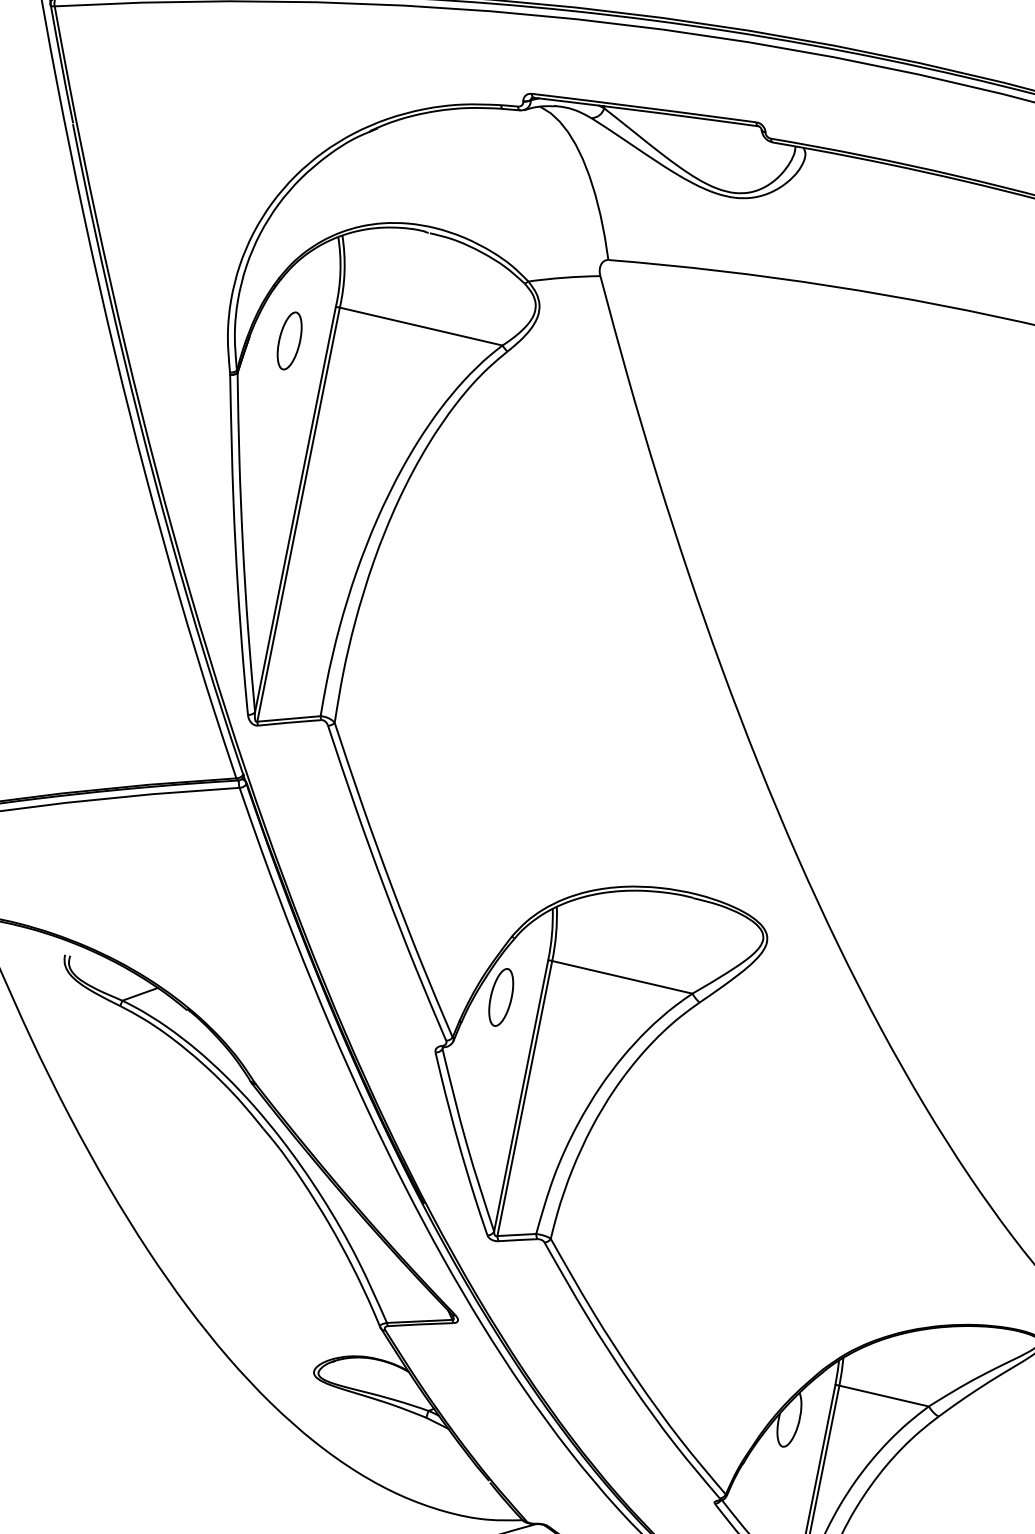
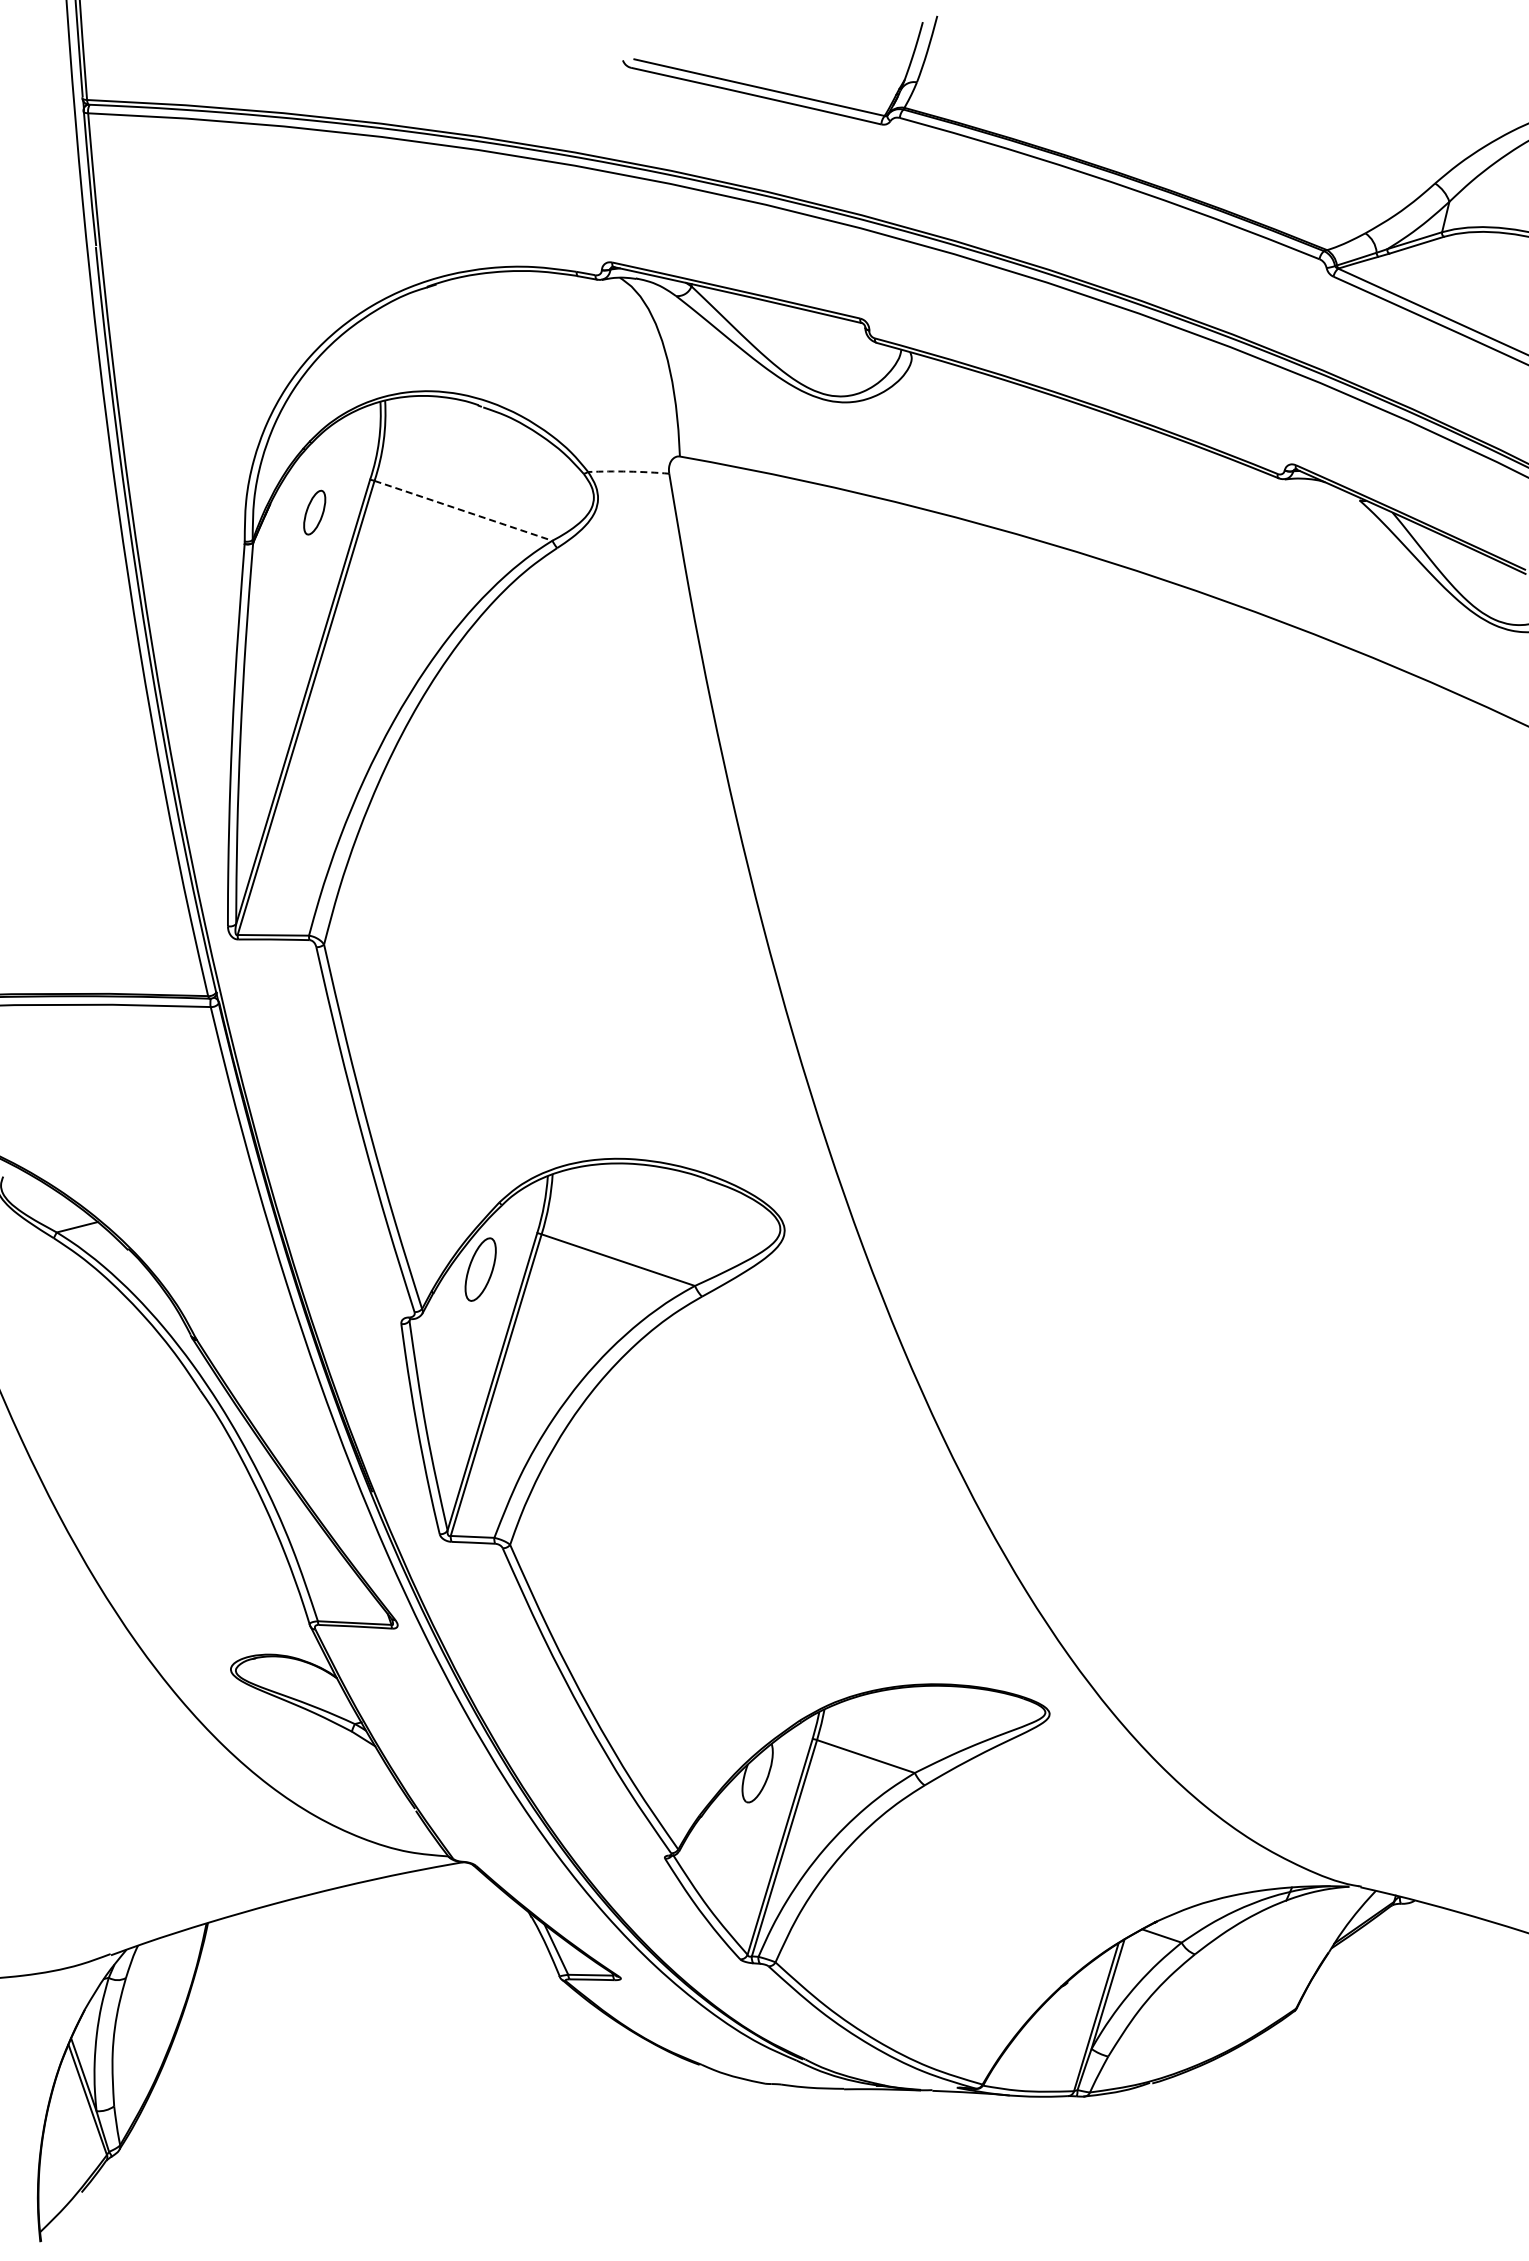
arc: (564, 277) -> (628, 471), solid -> dashed
line: (421, 326) -> (463, 510), solid -> dashed
part: (289, 340) -> (314, 512), size x0.7

